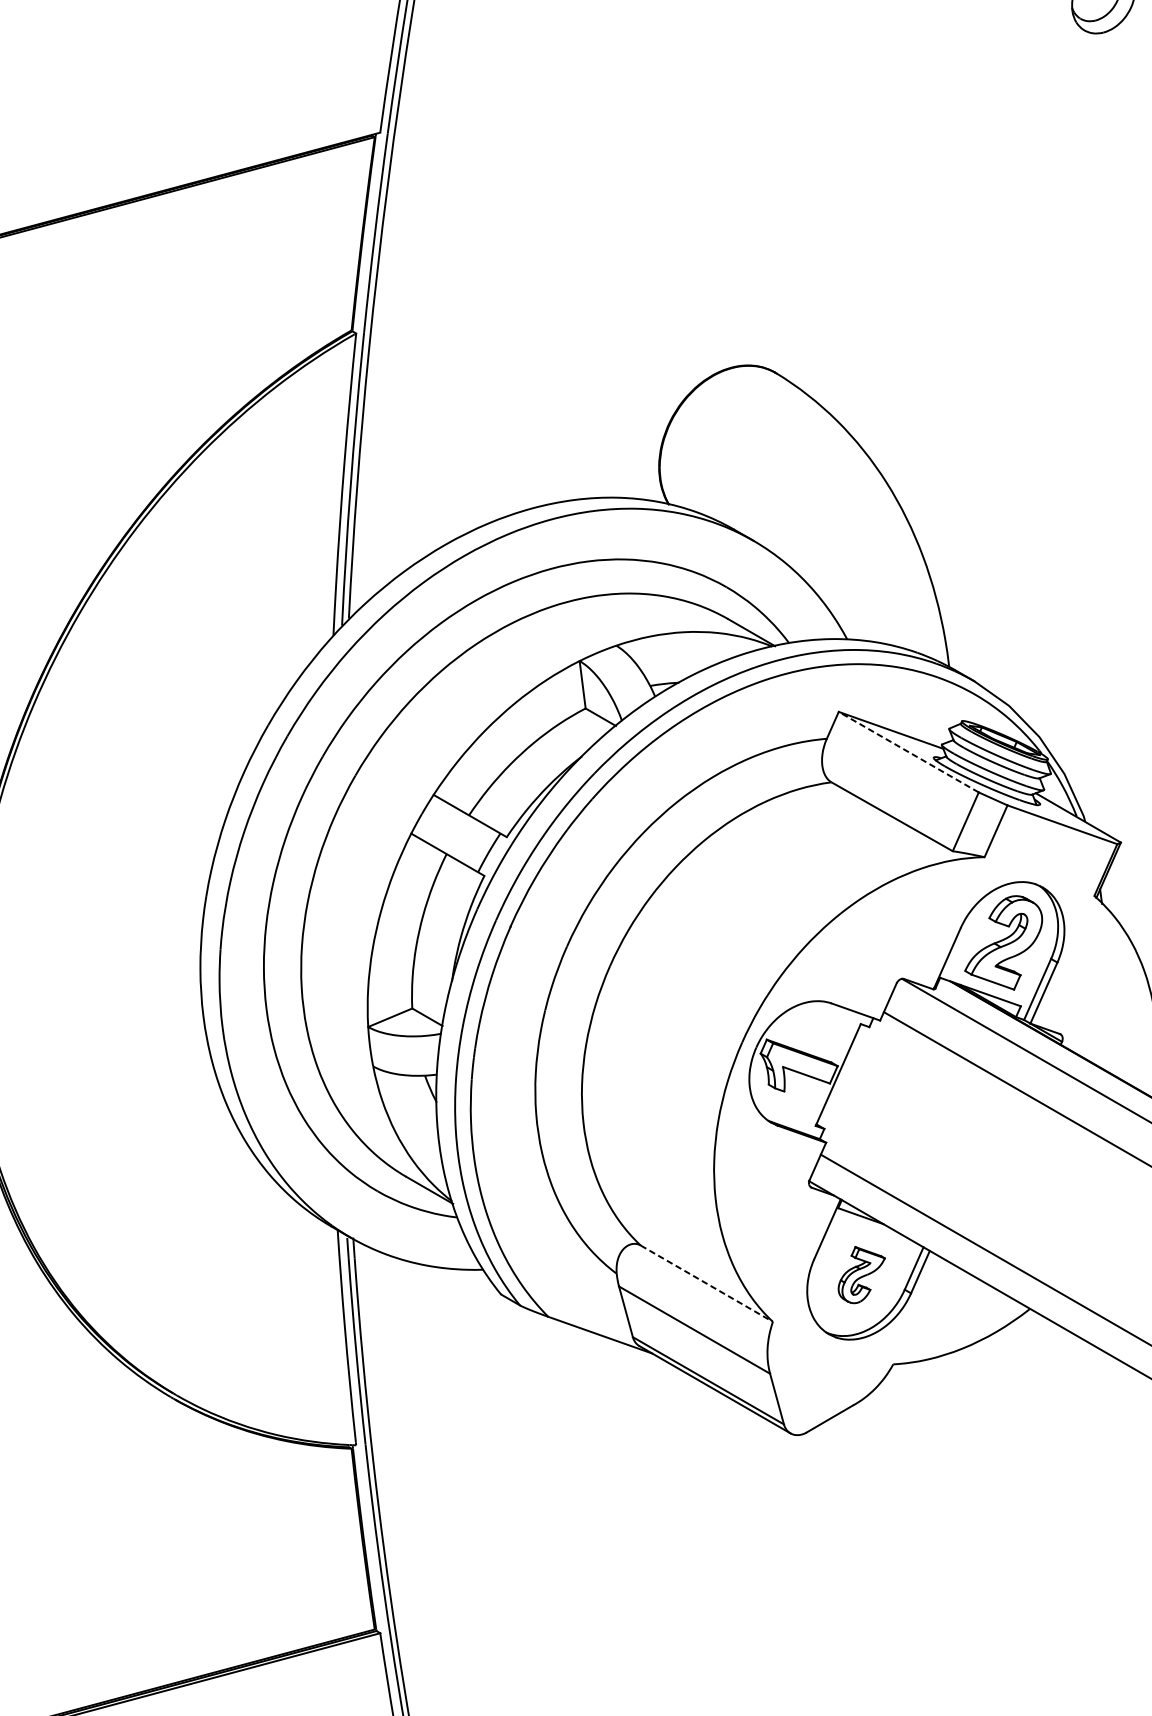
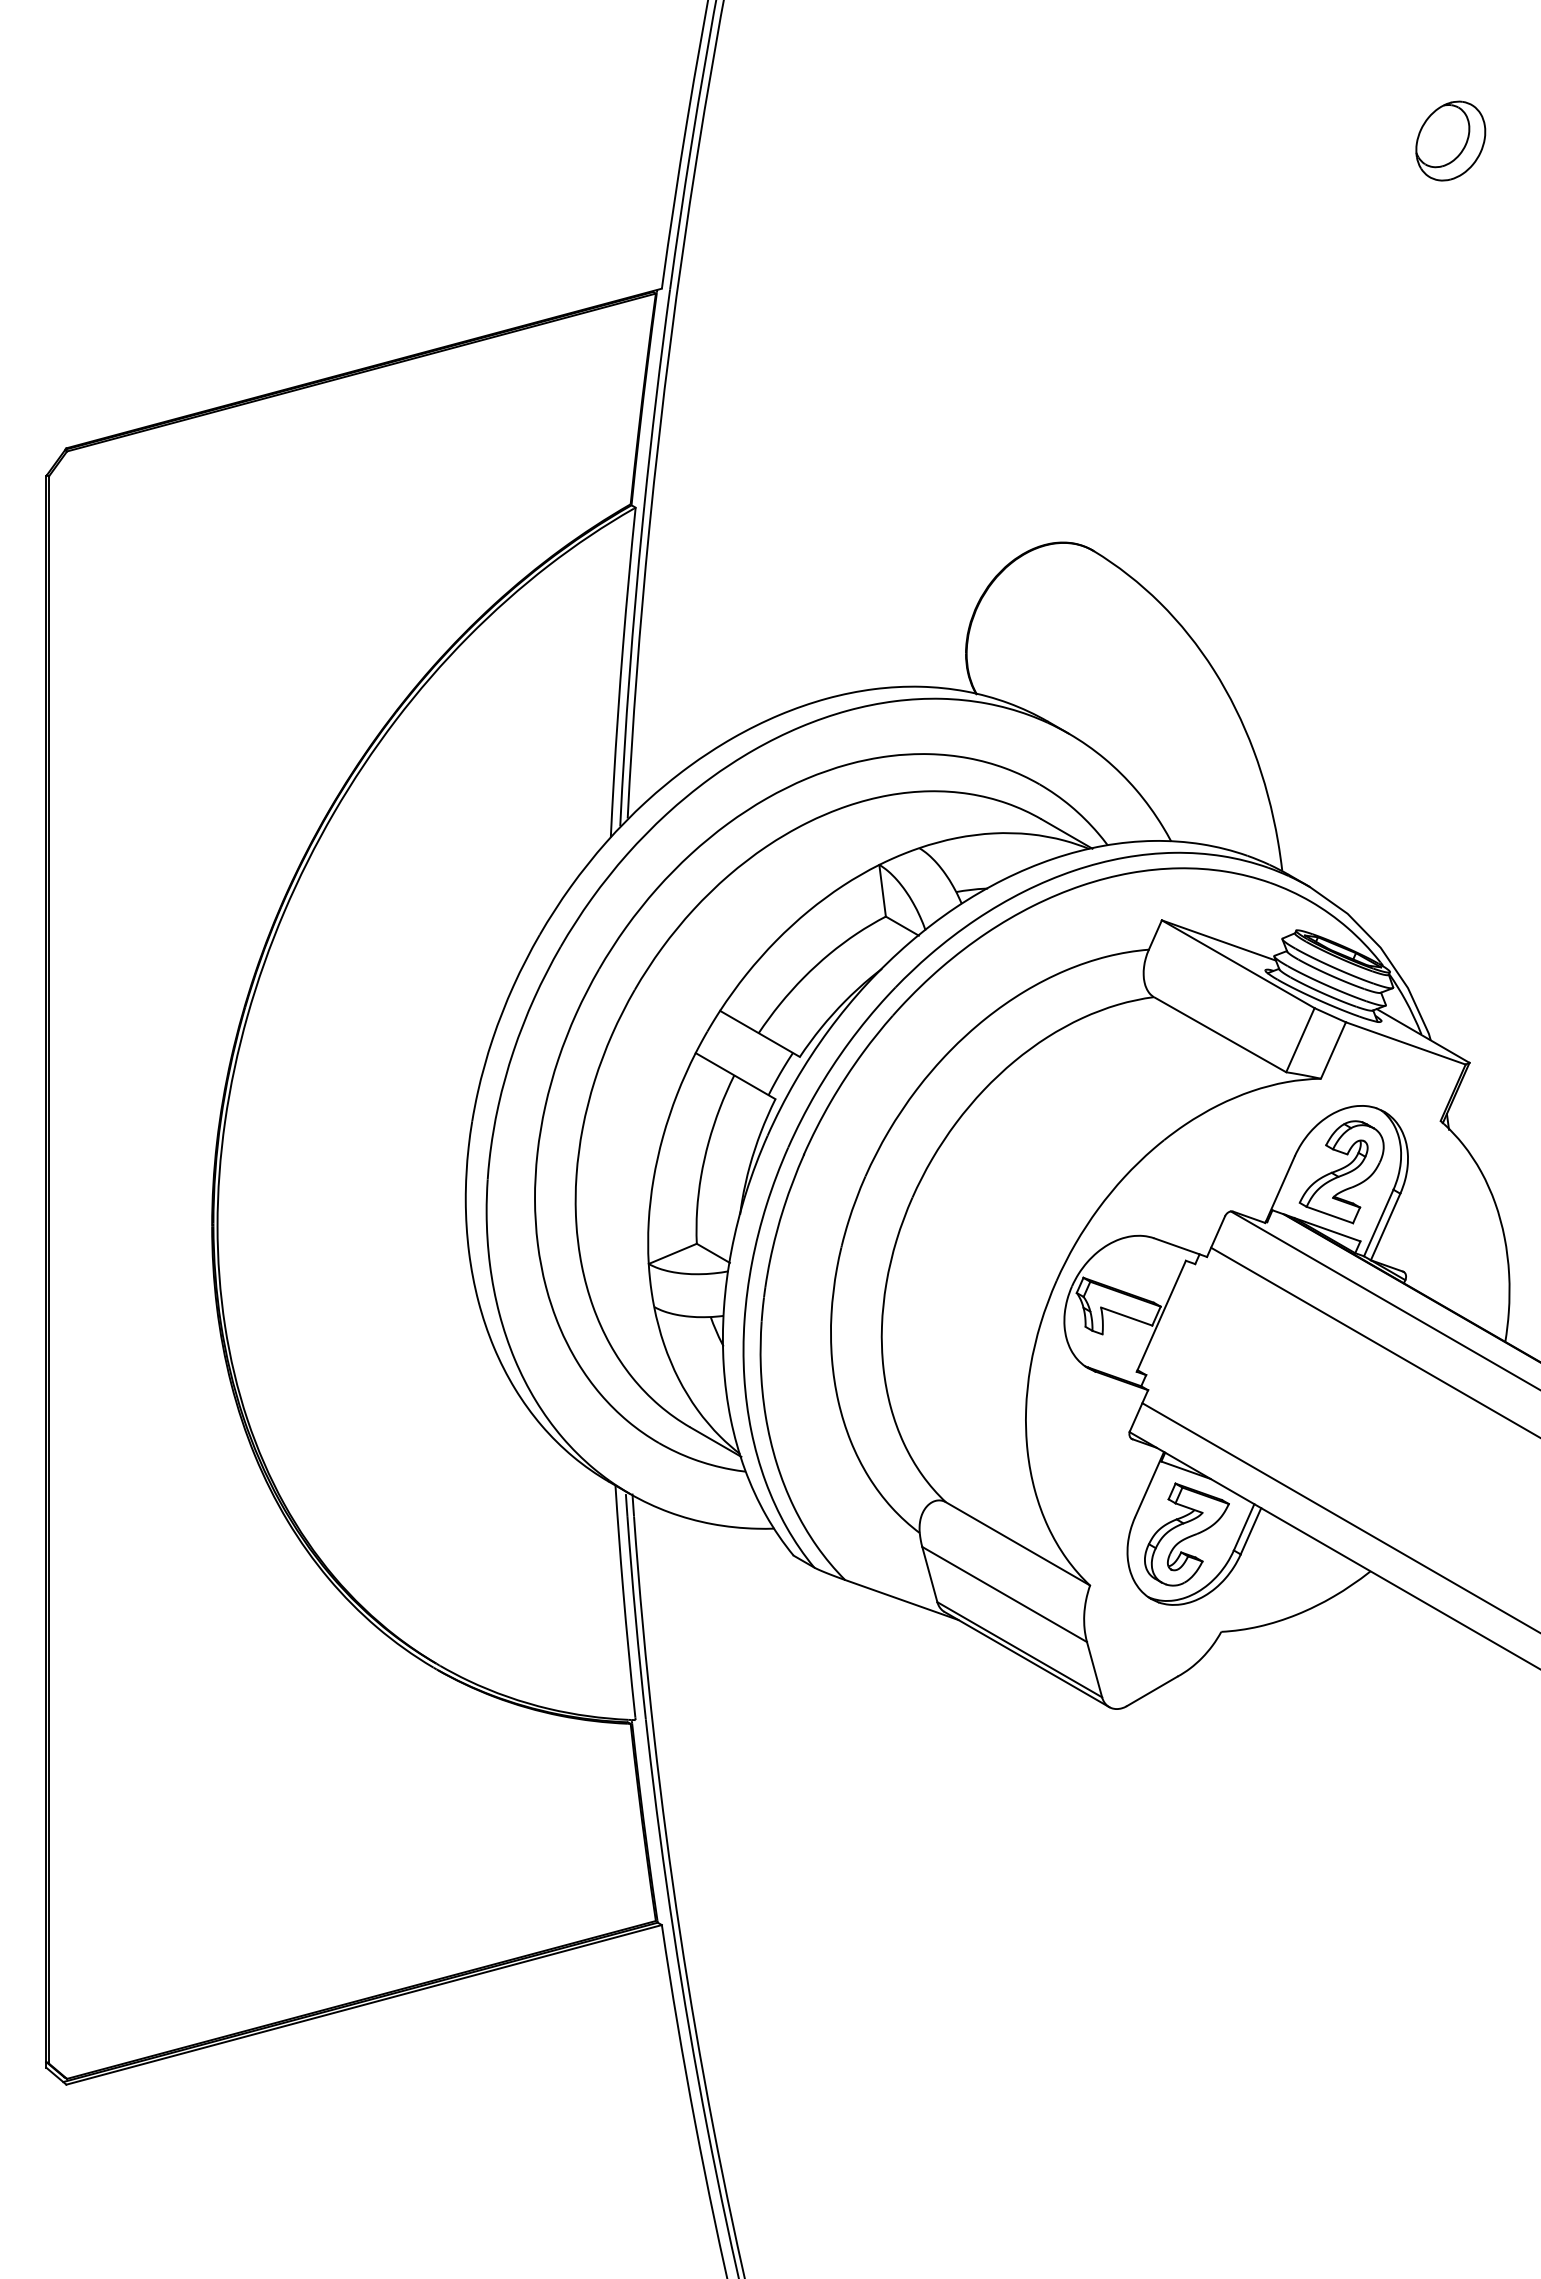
line: (908, 752) -> (1237, 964), dashed -> solid
part: (861, 1275) -> (1186, 1534), size x1.67
line: (707, 1284) -> (1018, 1544), dashed -> solid

